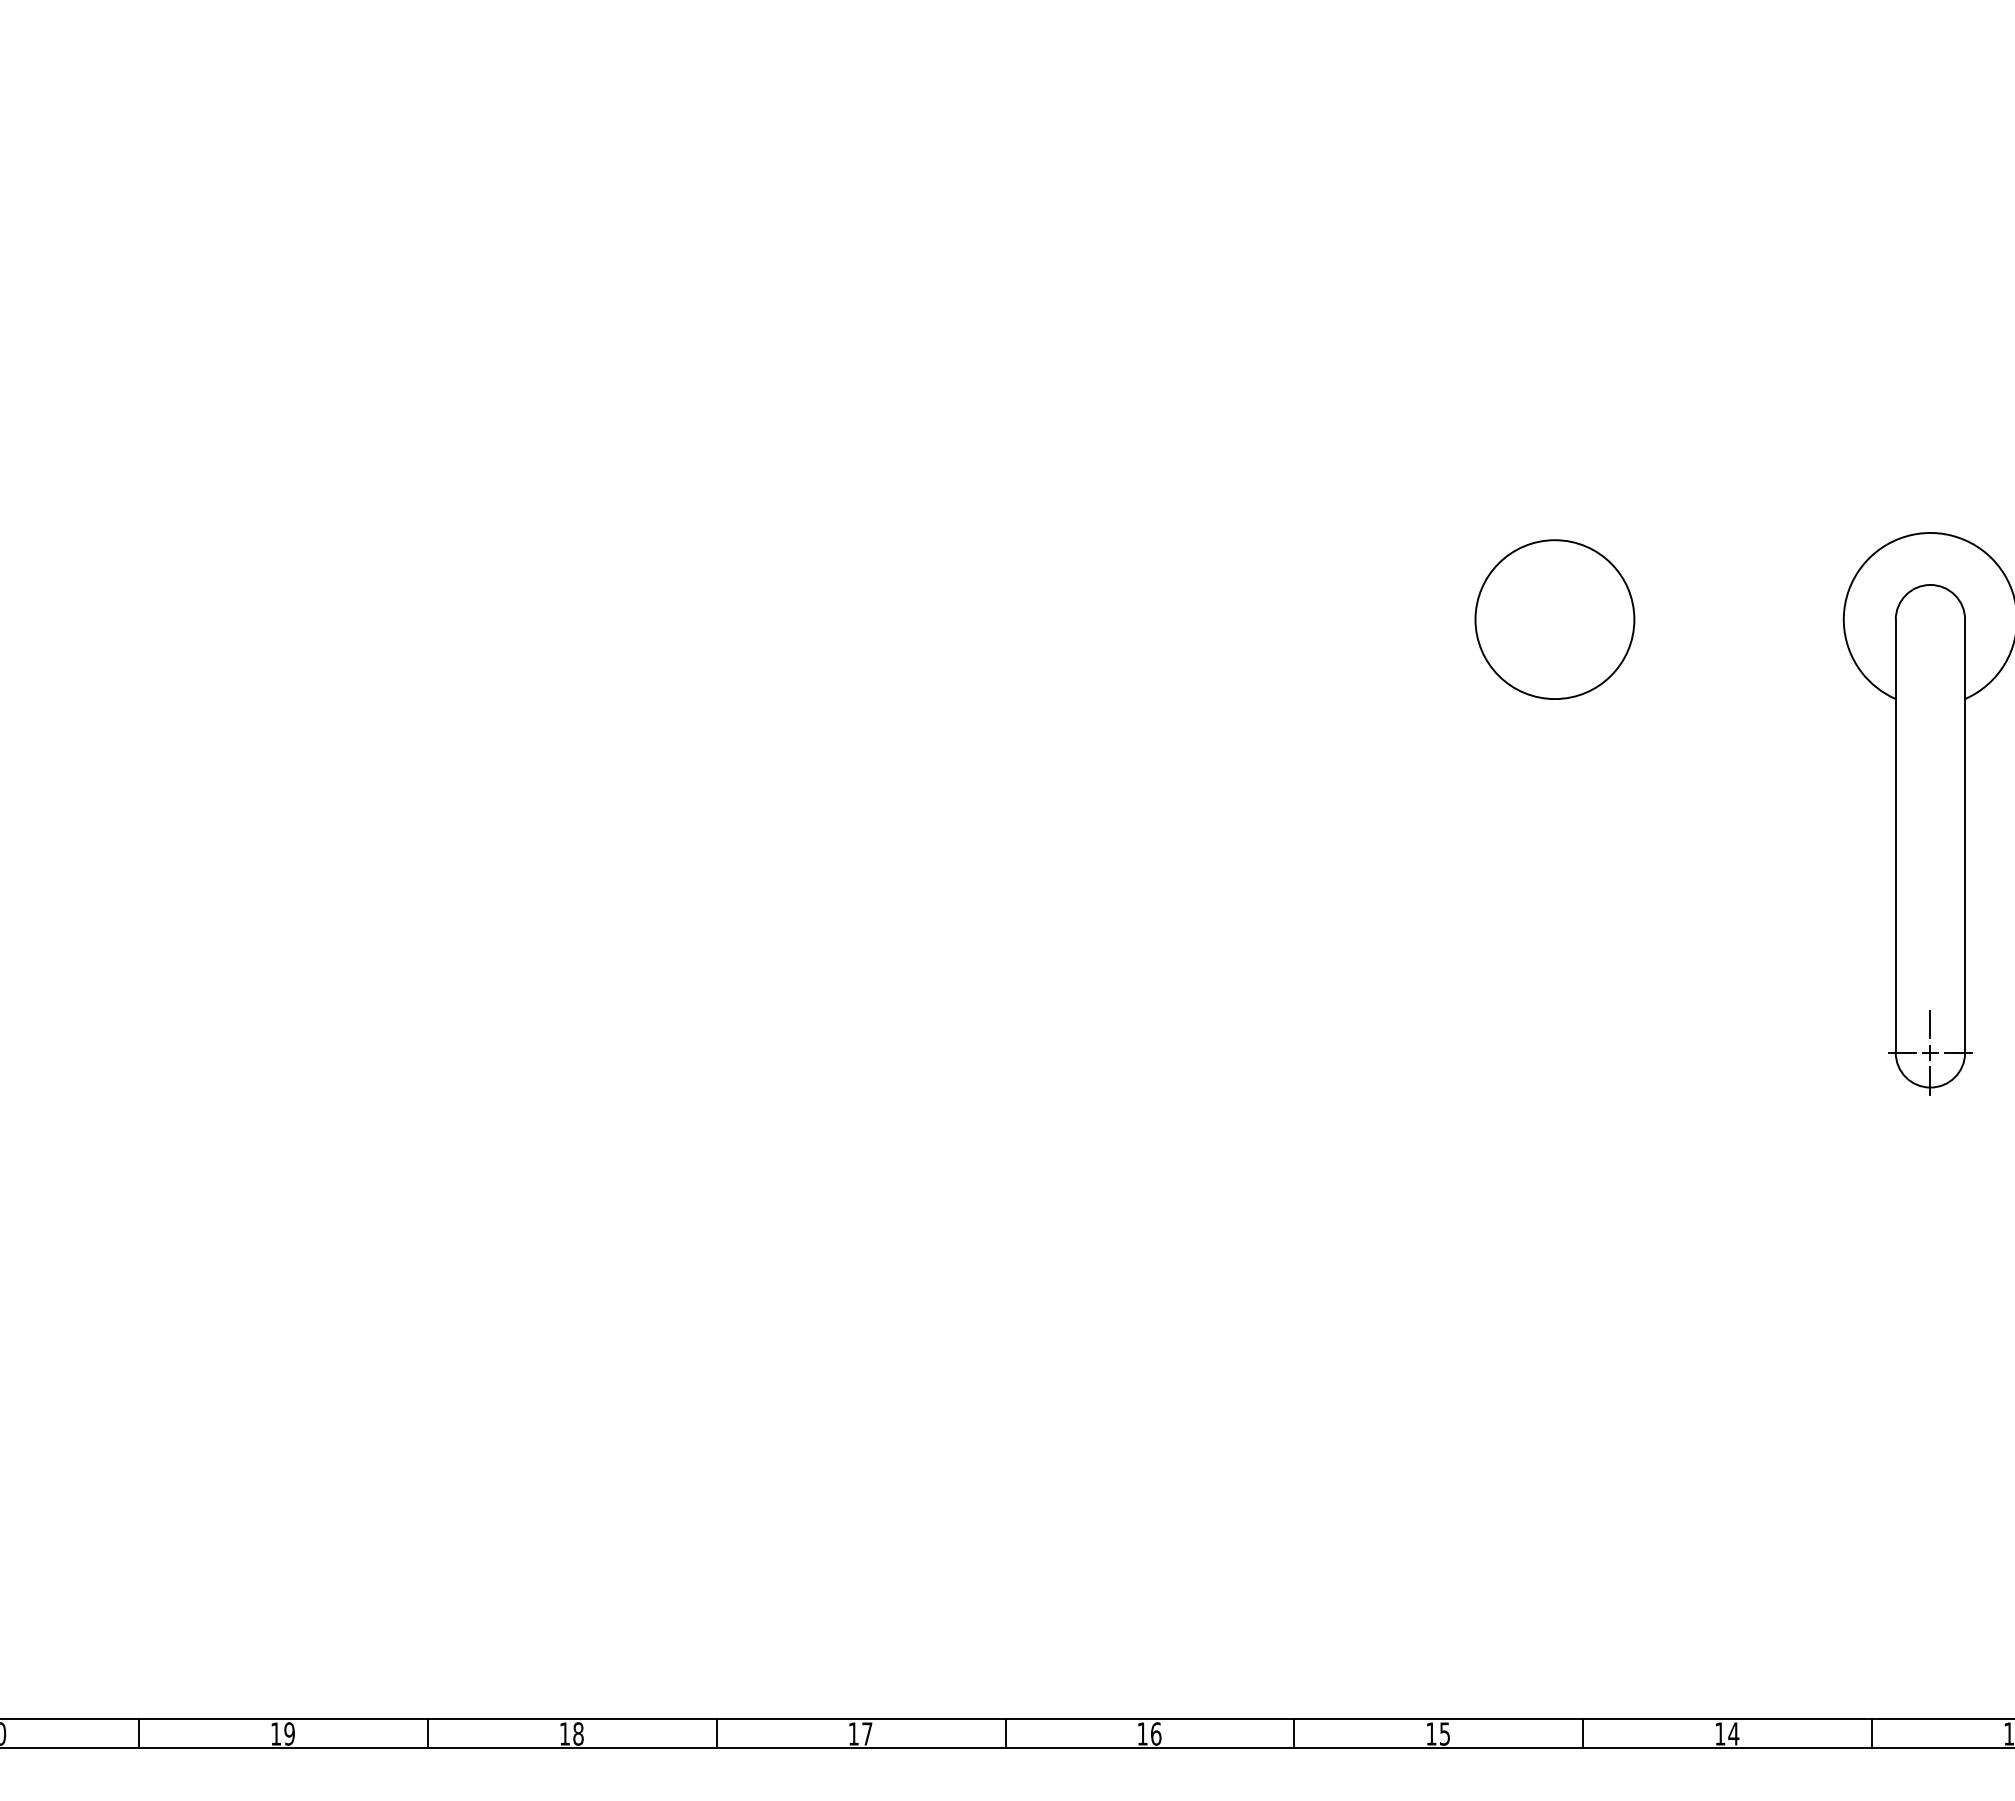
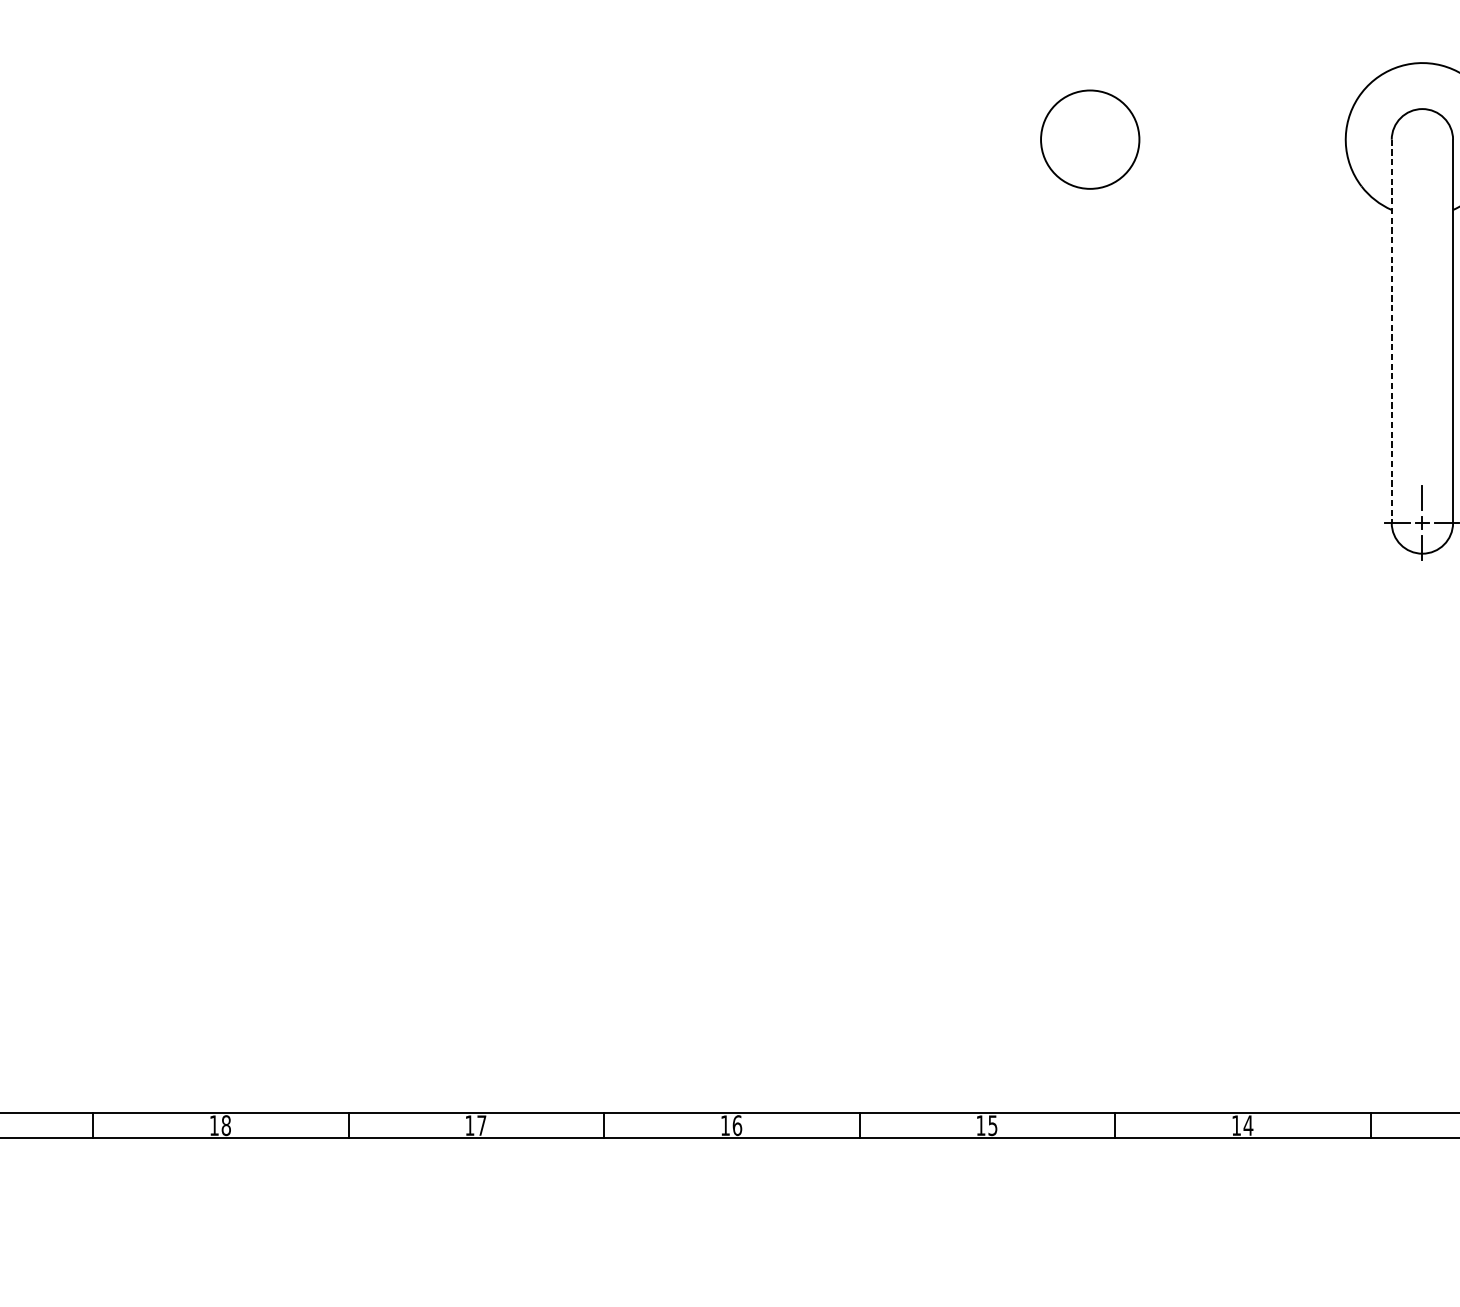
circle: (1554, 619) -> (1089, 139), size x0.7
line: (1895, 836) -> (1391, 331), solid -> dashed

